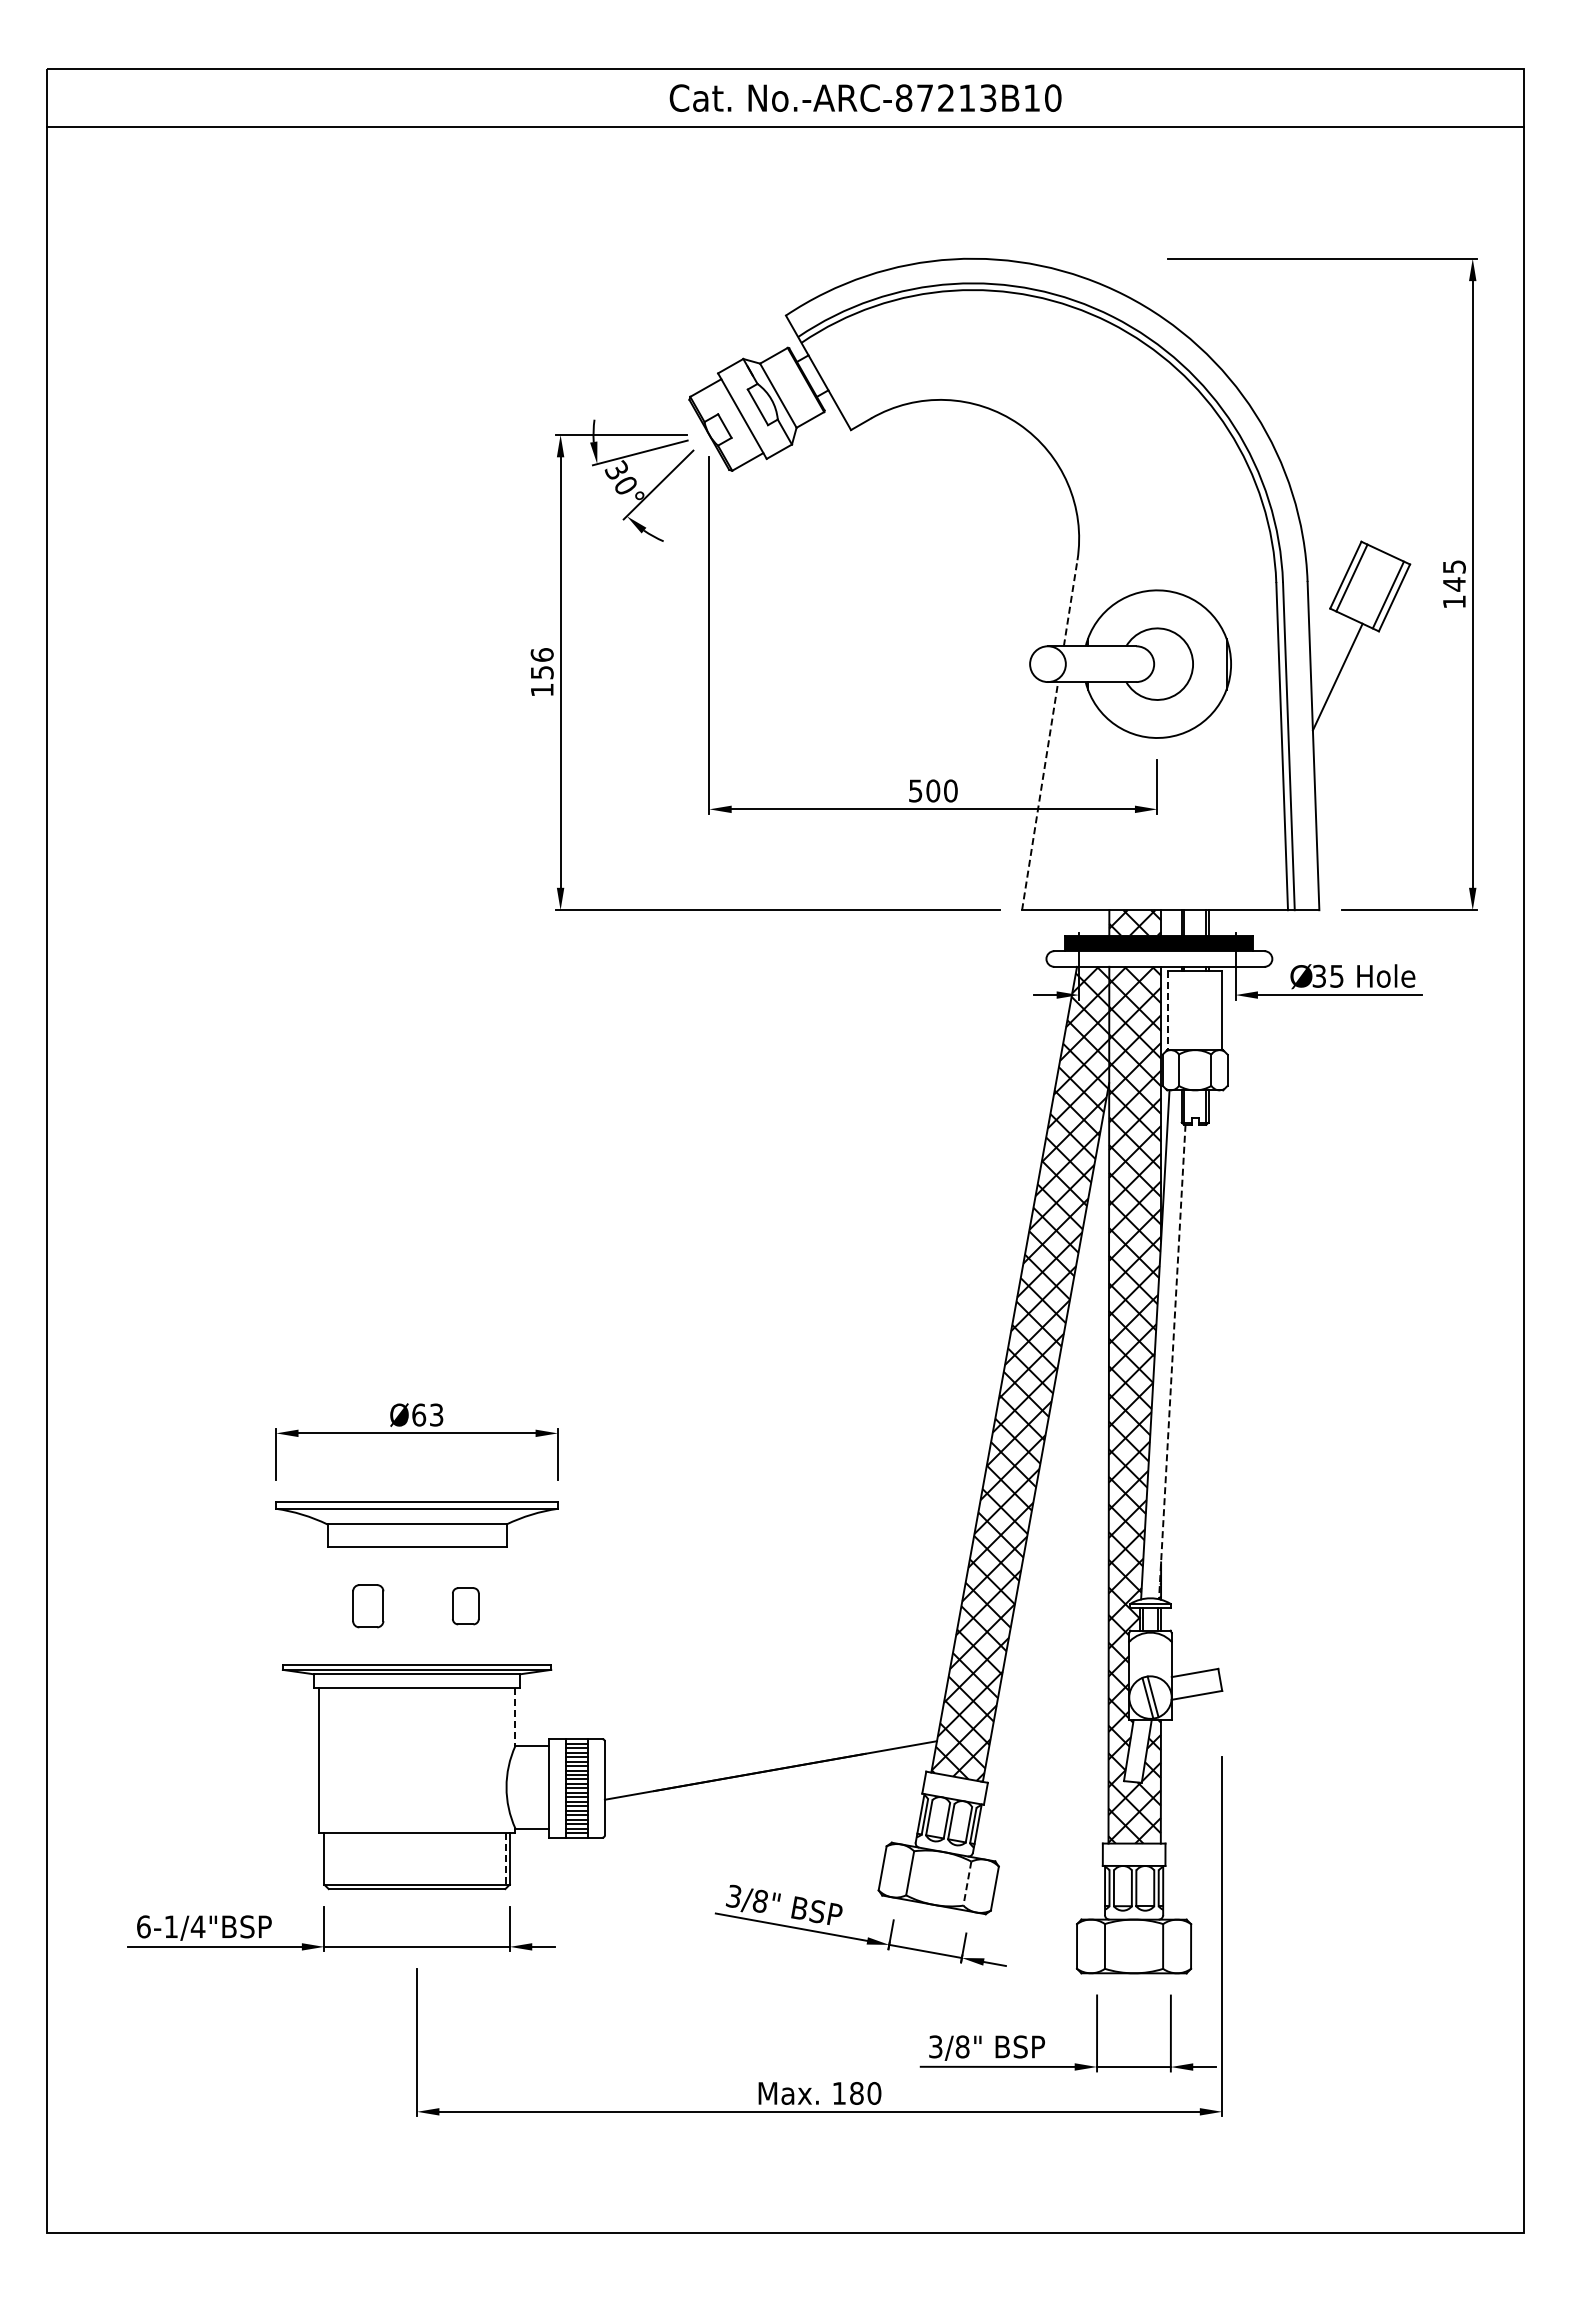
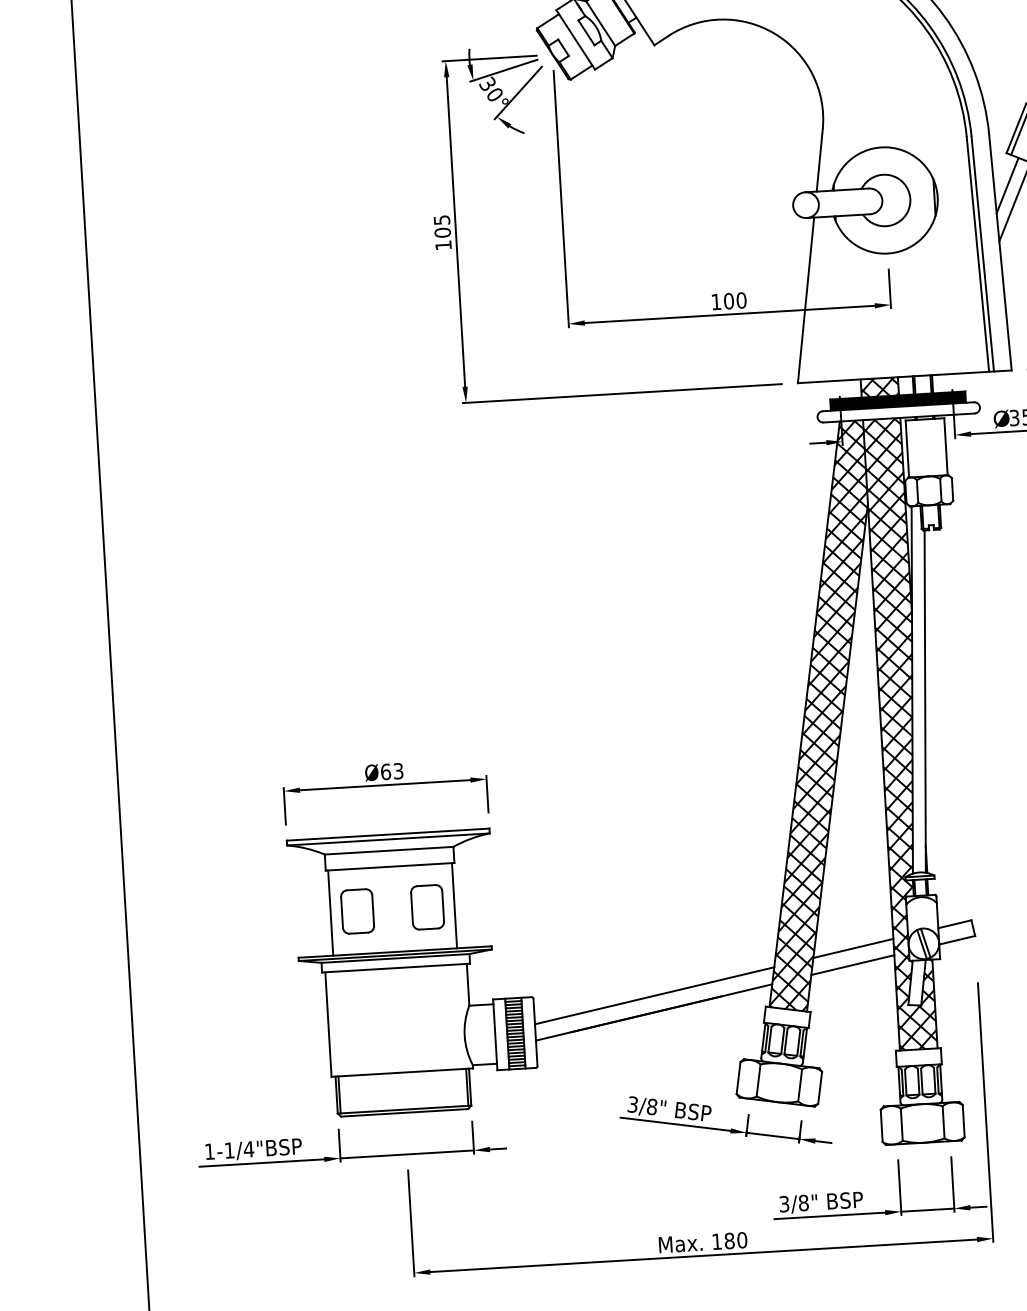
line: (1070, 603) -> (819, 160), dashed -> solid
line: (1328, 653) -> (1007, 185), added
text: (541, 663) -> (441, 226), 156 -> 105
text: (915, 790) -> (716, 301), 500 -> 100
line: (1040, 796) -> (806, 300), dashed -> solid
line: (1168, 1010) -> (907, 449), dashed -> solid
line: (1172, 1361) -> (925, 701), dashed -> solid
line: (330, 1605) -> (330, 912), added
line: (503, 1605) -> (454, 905), added
part: (367, 1606) -> (357, 911), size x1.43
part: (465, 1606) -> (427, 907), size x1.67
line: (1052, 1698) -> (853, 948), added
line: (515, 1717) -> (468, 985), dashed -> solid
line: (1049, 1720) -> (852, 964), added
line: (772, 1747) -> (654, 995), added
line: (328, 1858) -> (339, 1094), added
line: (505, 1858) -> (466, 1087), dashed -> solid
line: (967, 1884) -> (800, 1086), dashed -> solid
text: (143, 1926) -> (209, 1151), 6-1/4"BSP -> 1-1/4"BSP

